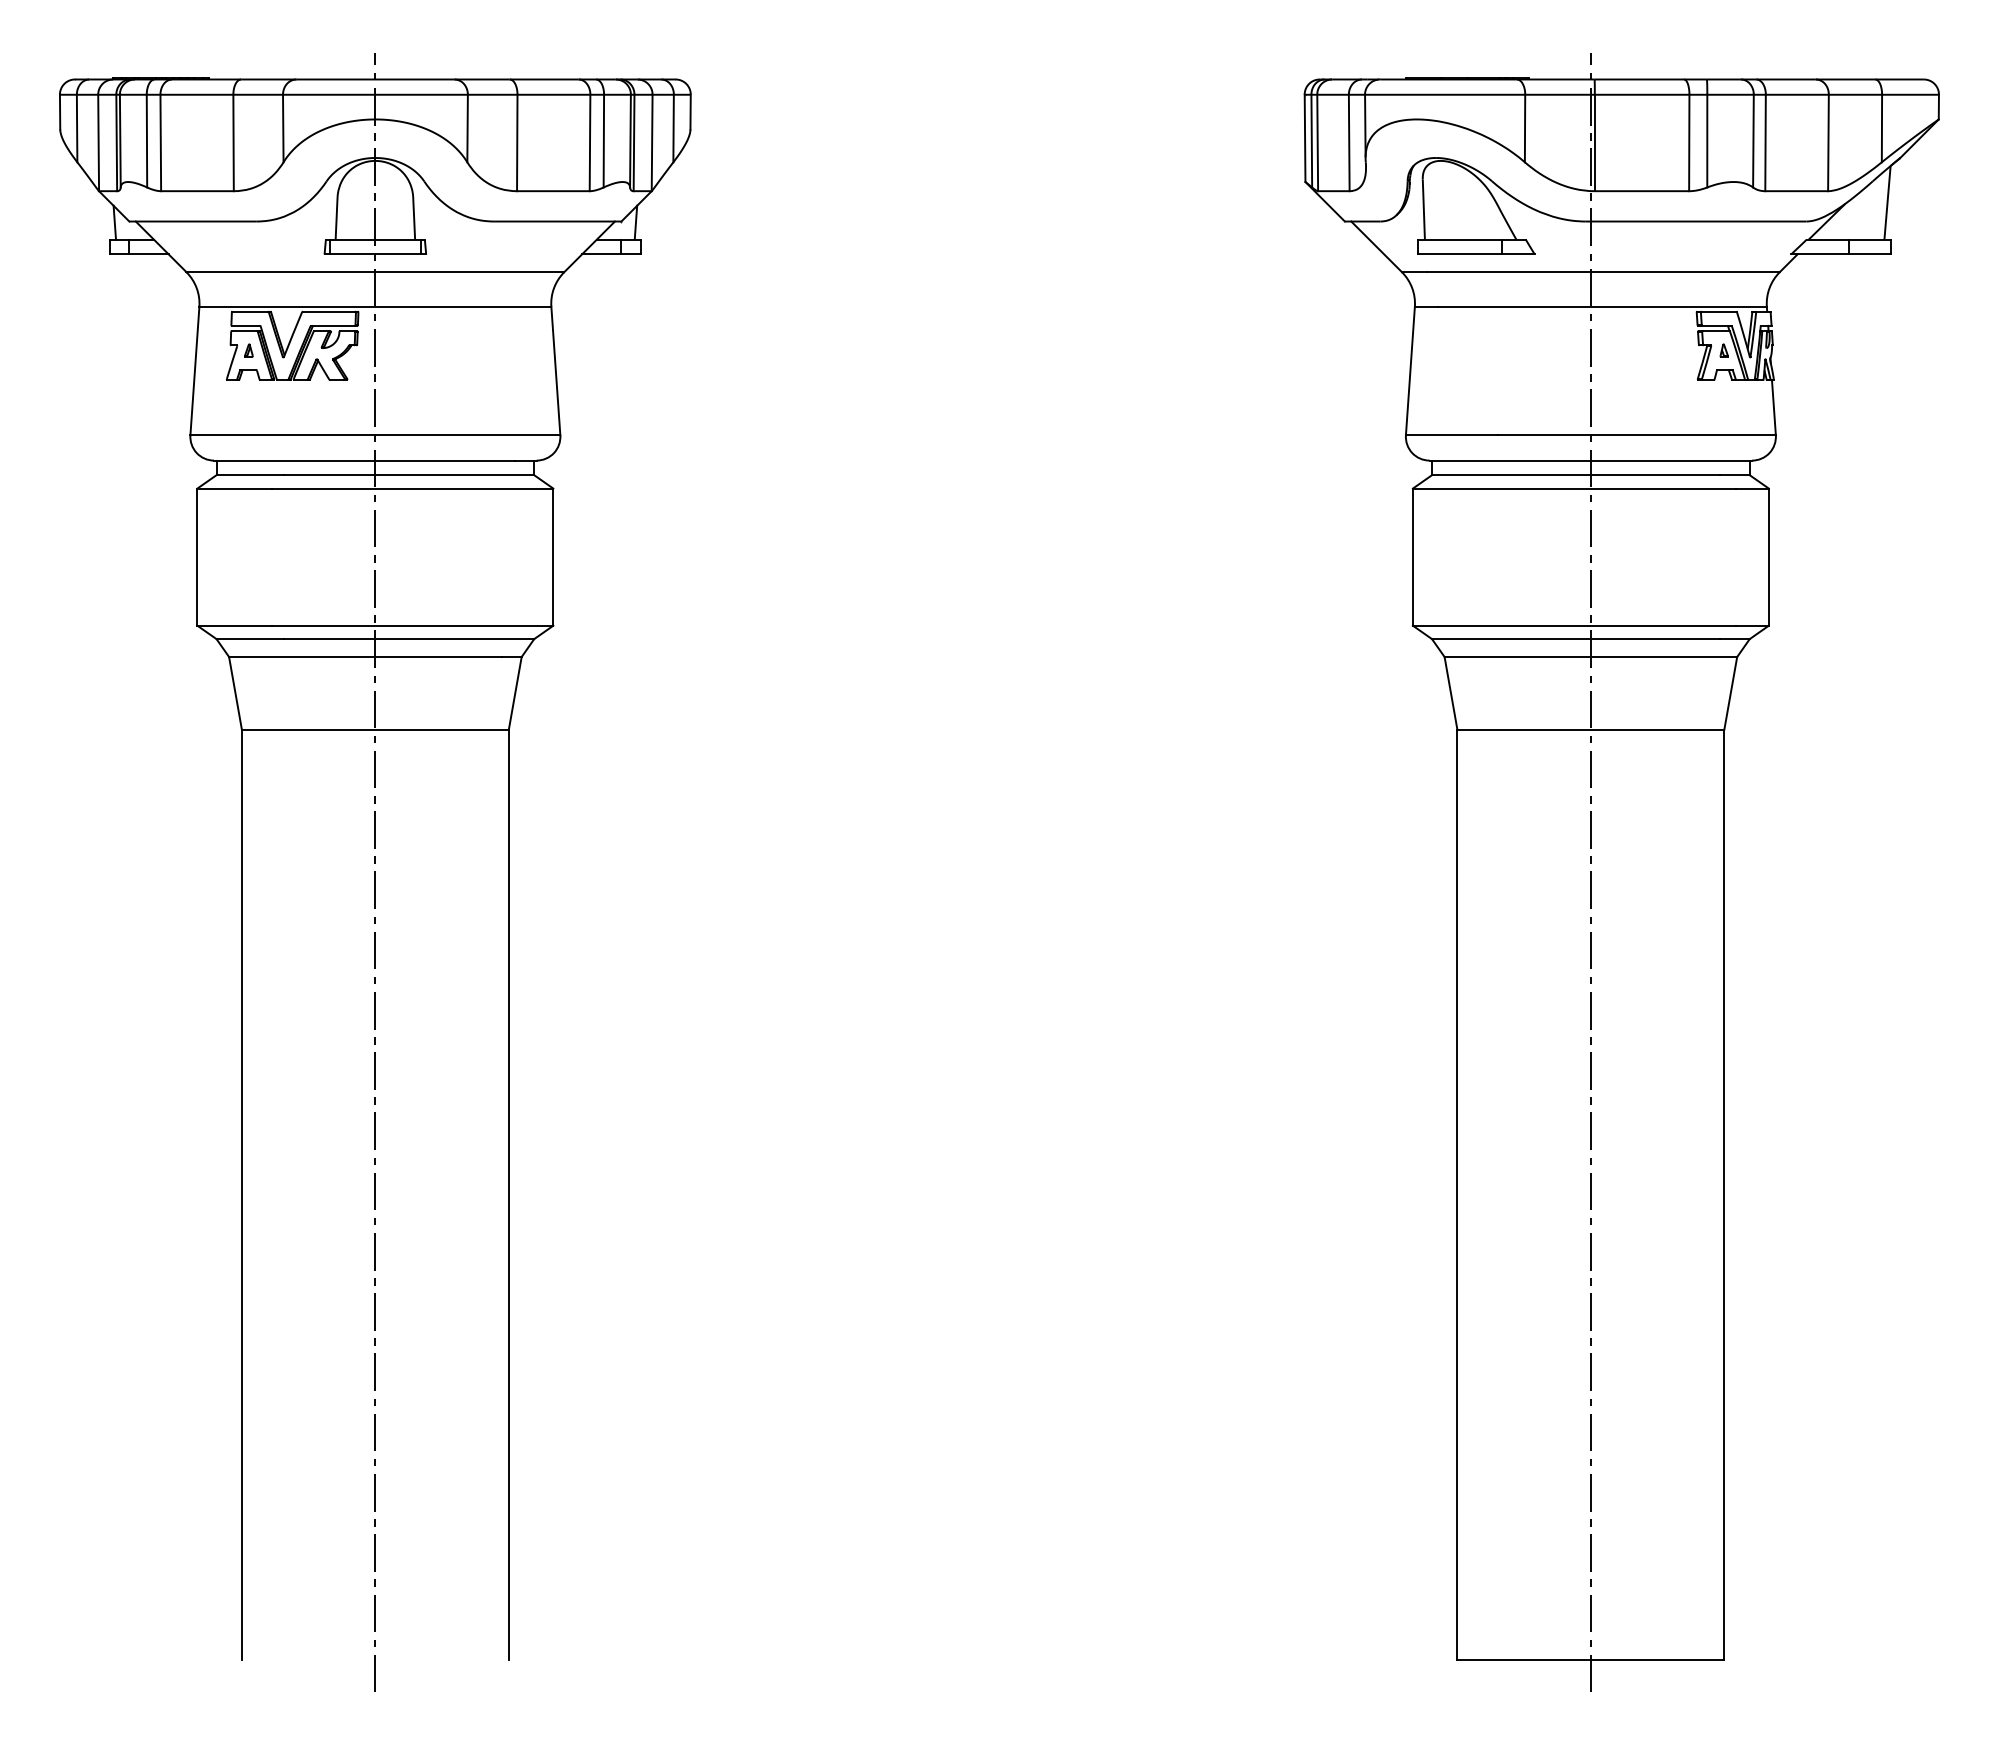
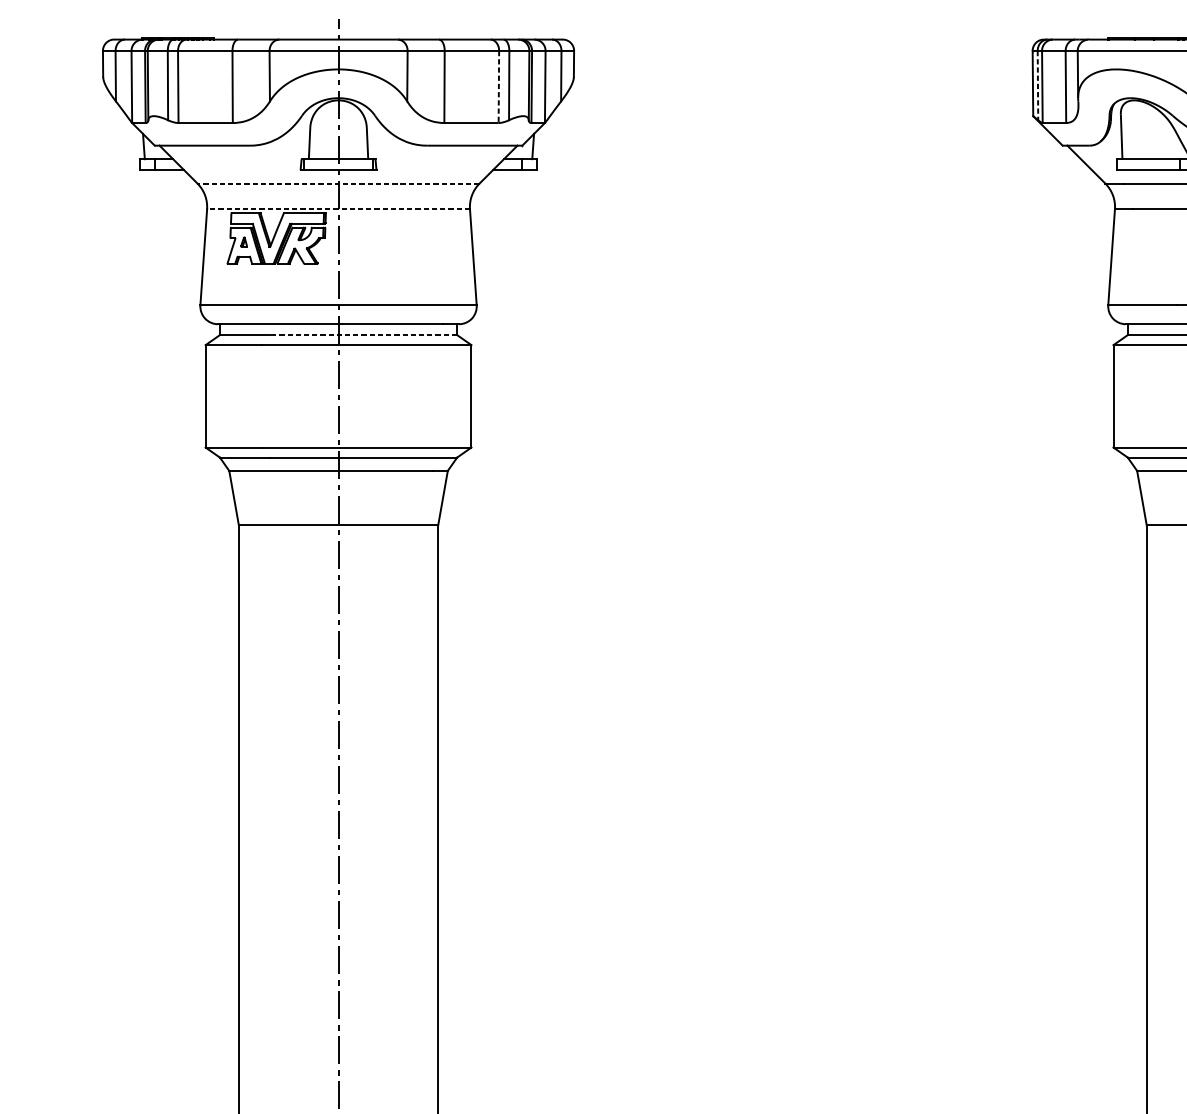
line: (1311, 141) -> (1037, 85), solid -> dashed
line: (590, 143) -> (499, 87), solid -> dashed
line: (375, 272) -> (338, 183), solid -> dashed
line: (375, 306) -> (338, 209), solid -> dashed
line: (408, 475) -> (363, 335), solid -> dashed

